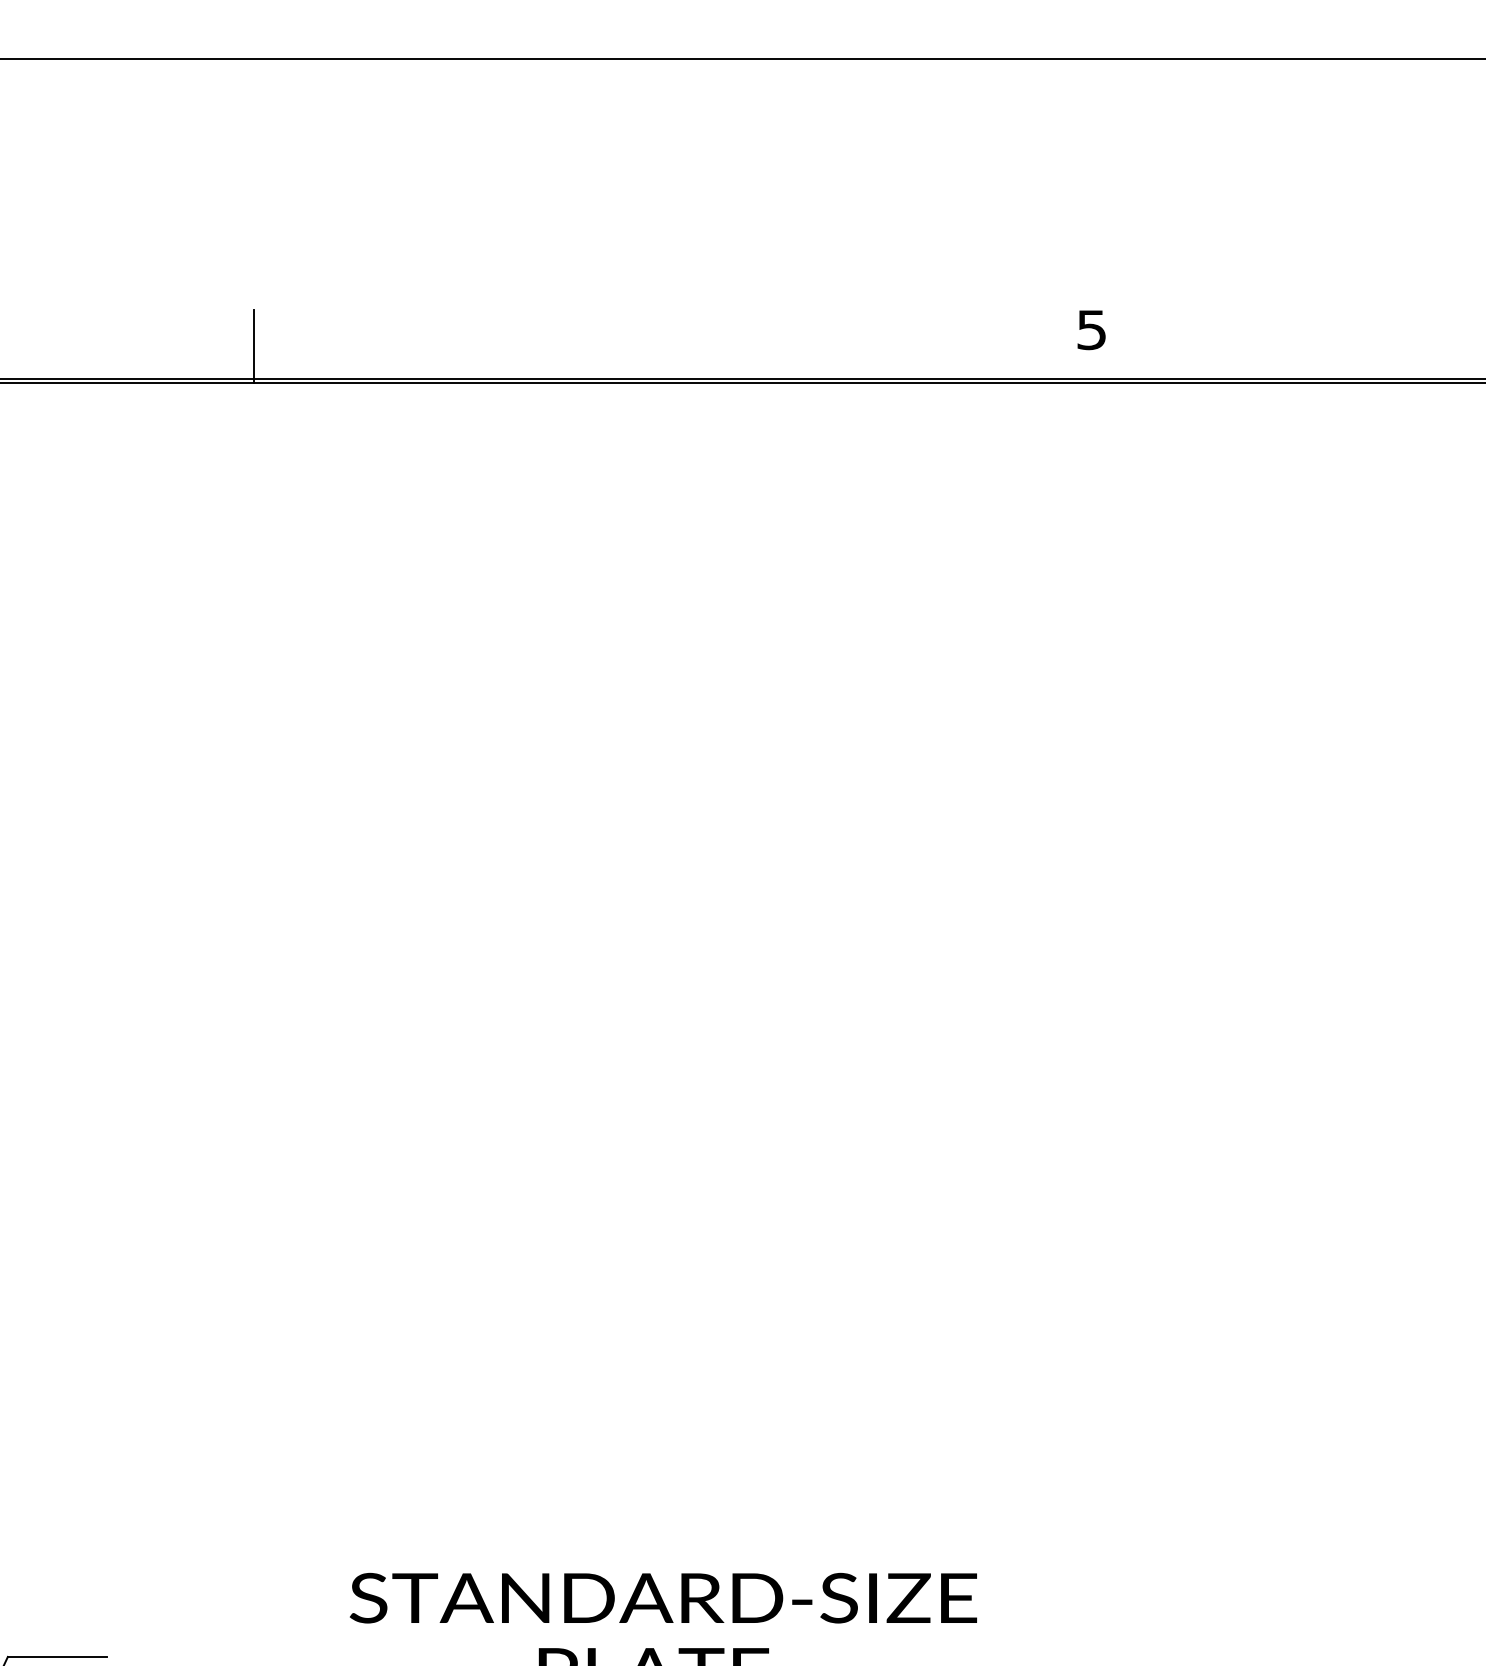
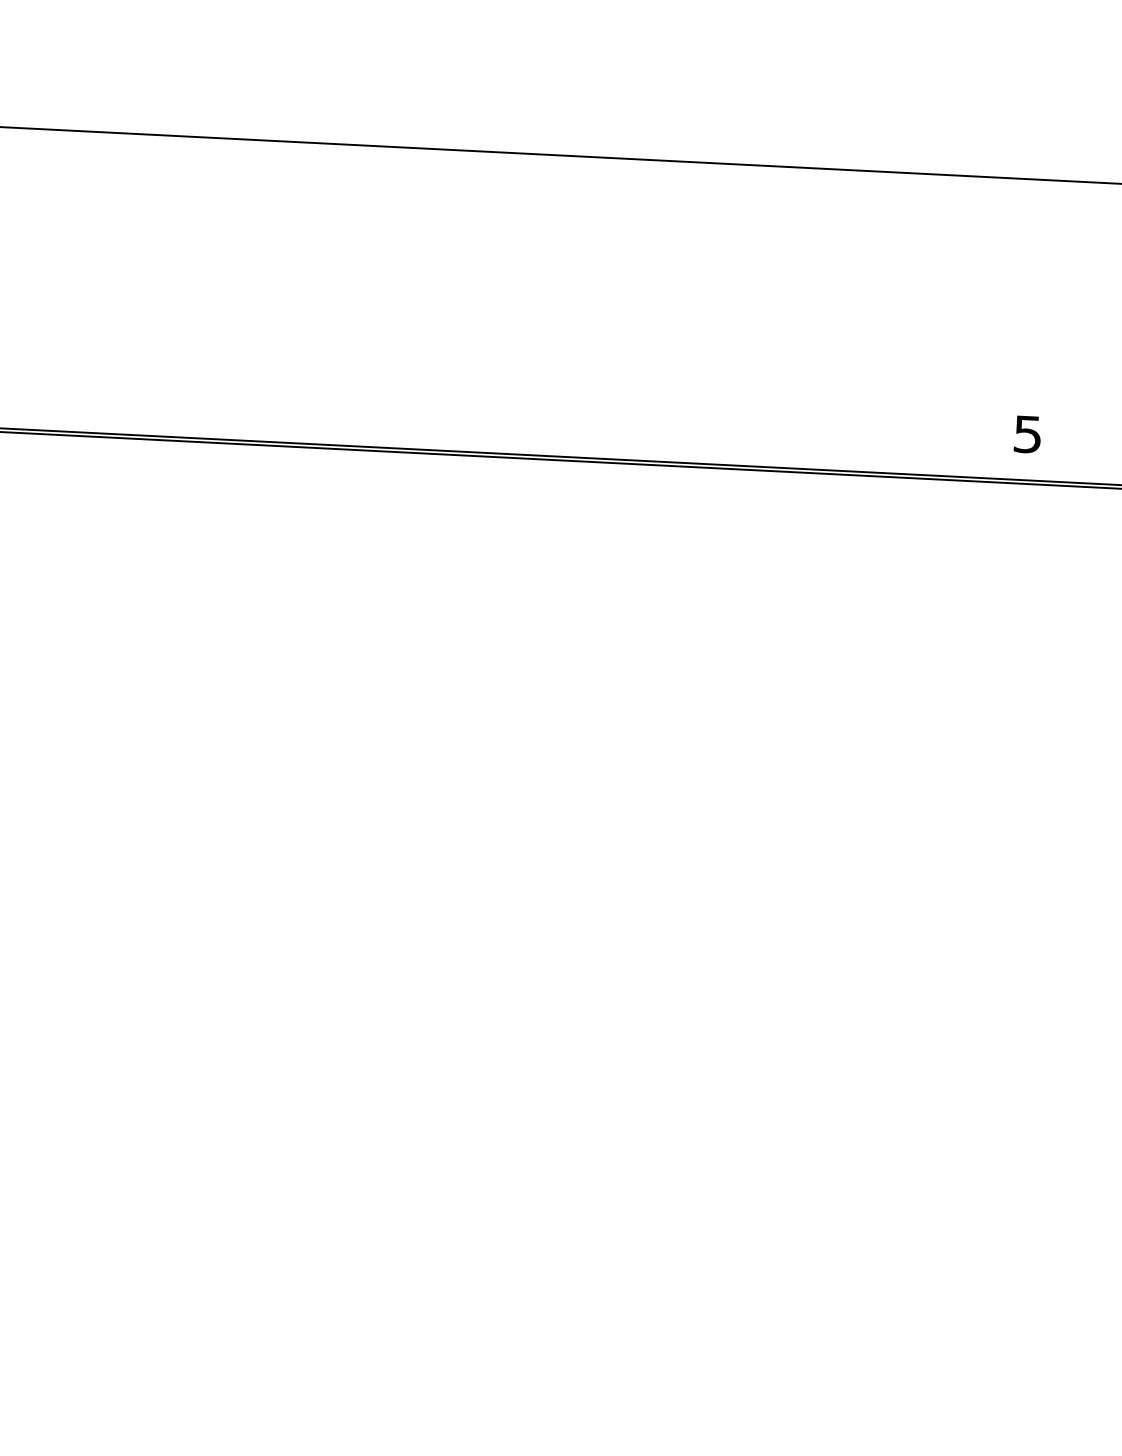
line: (253, 346) -> (239, 410), removed

